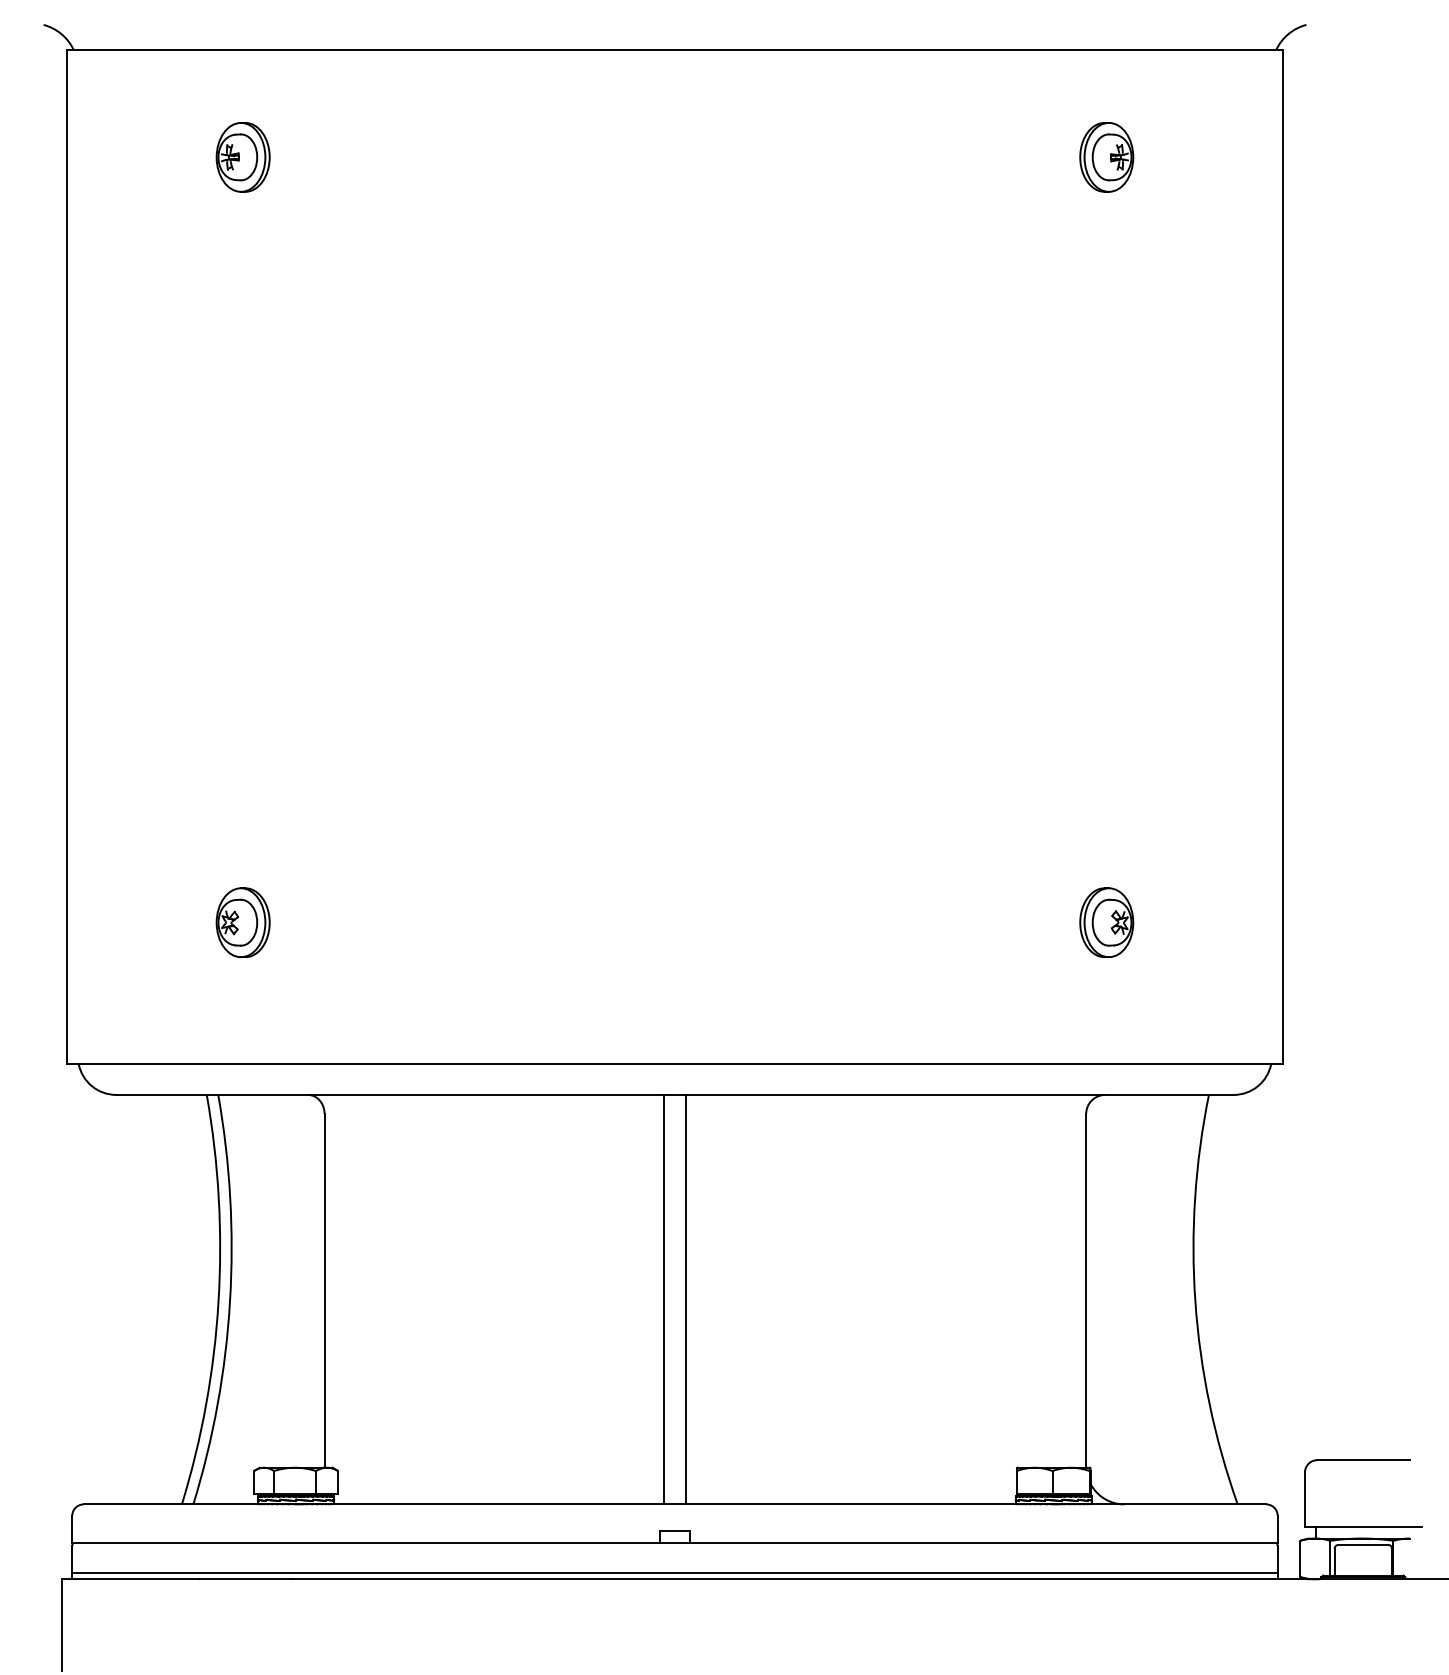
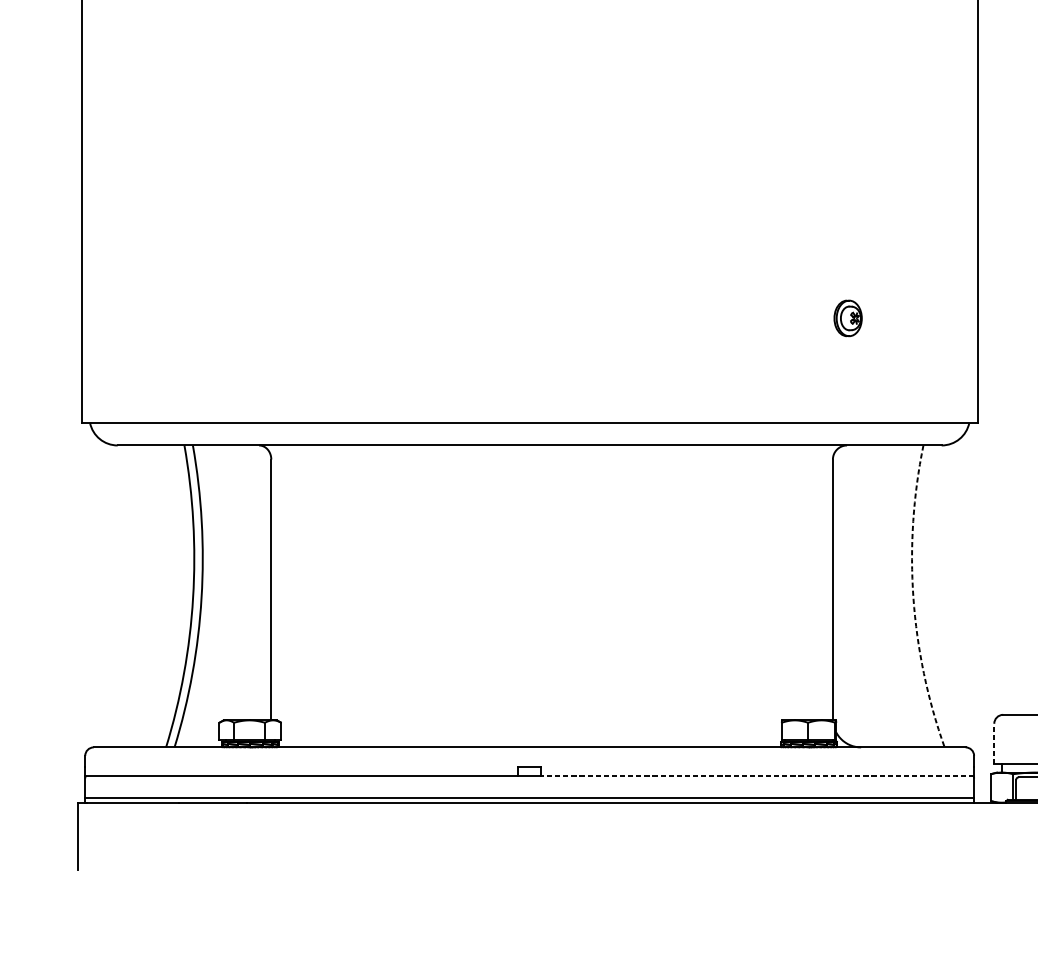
part: (242, 922) -> (210, 318), removed
part: (1106, 922) -> (847, 318), size x0.7
line: (663, 1299) -> (521, 596), removed
line: (686, 1299) -> (538, 596), removed
arc: (1195, 1301) -> (913, 597), solid -> dashed
line: (1305, 1499) -> (994, 743), solid -> dashed
line: (983, 1542) -> (757, 775), solid -> dashed

